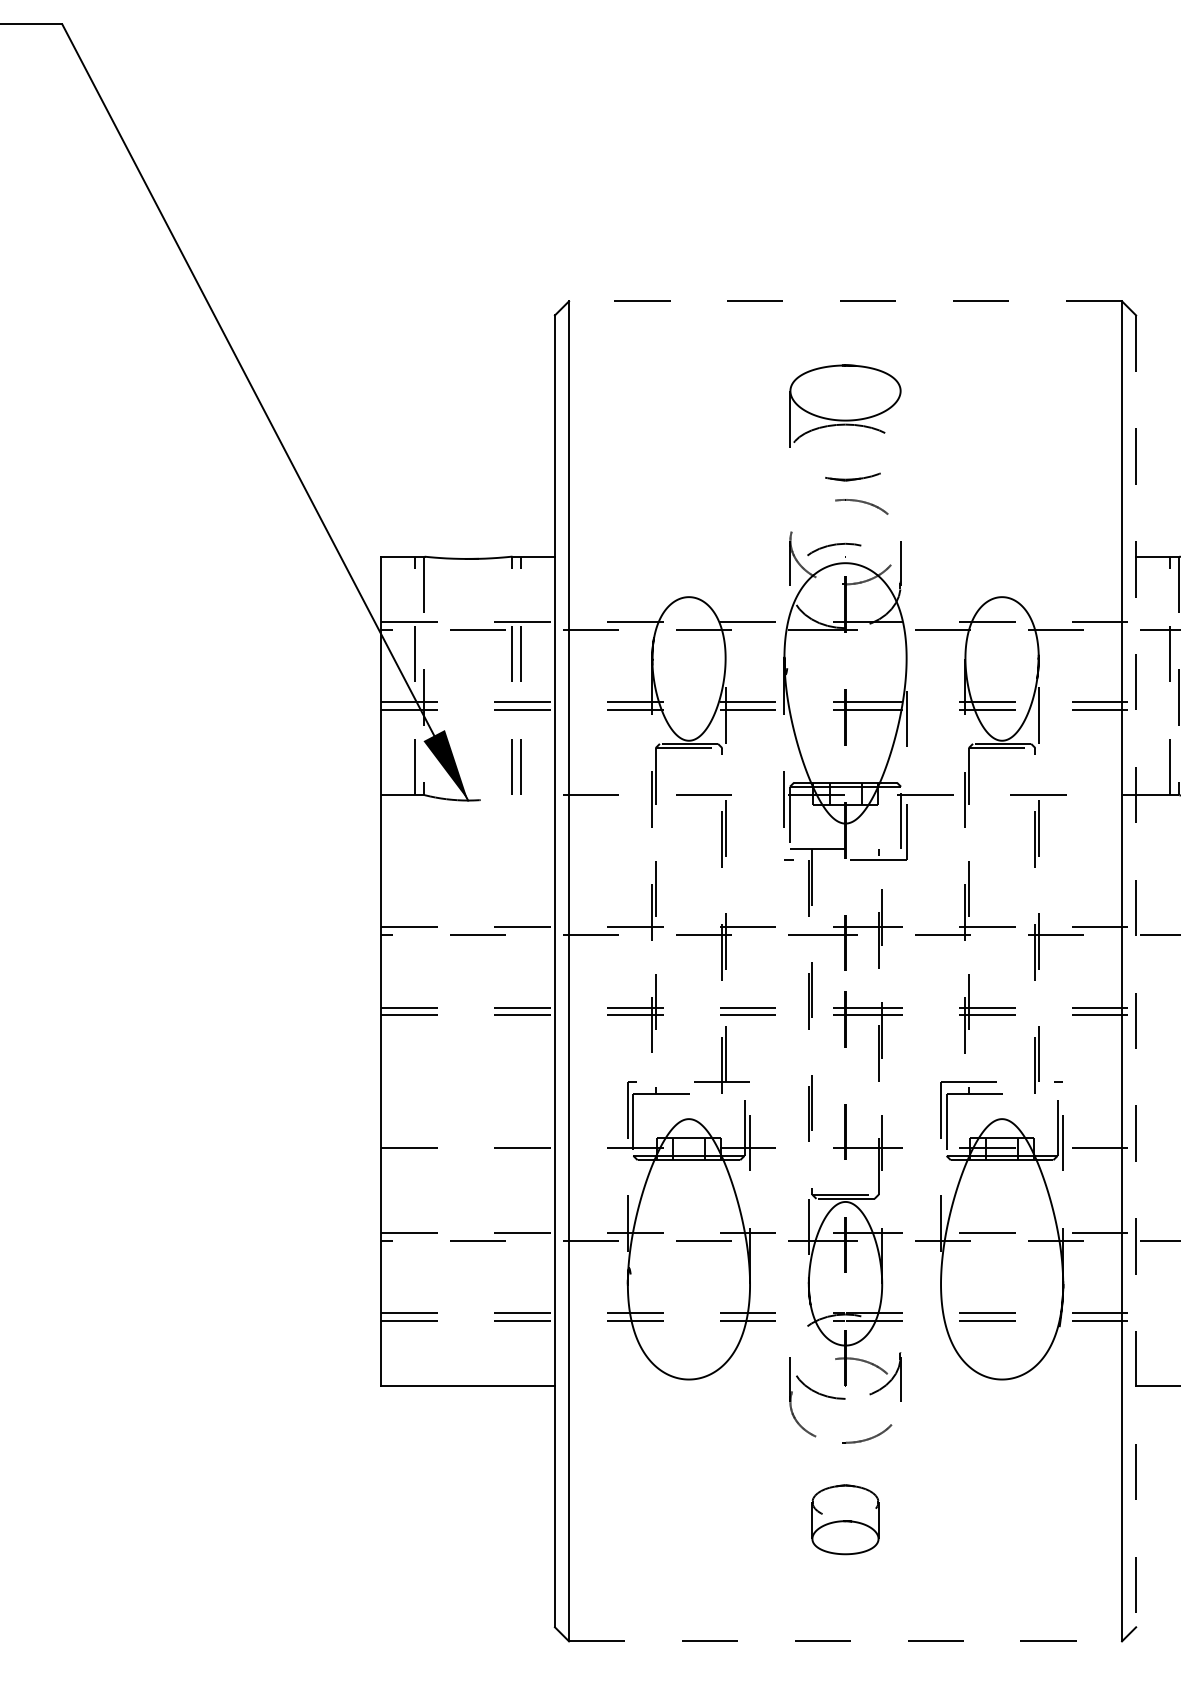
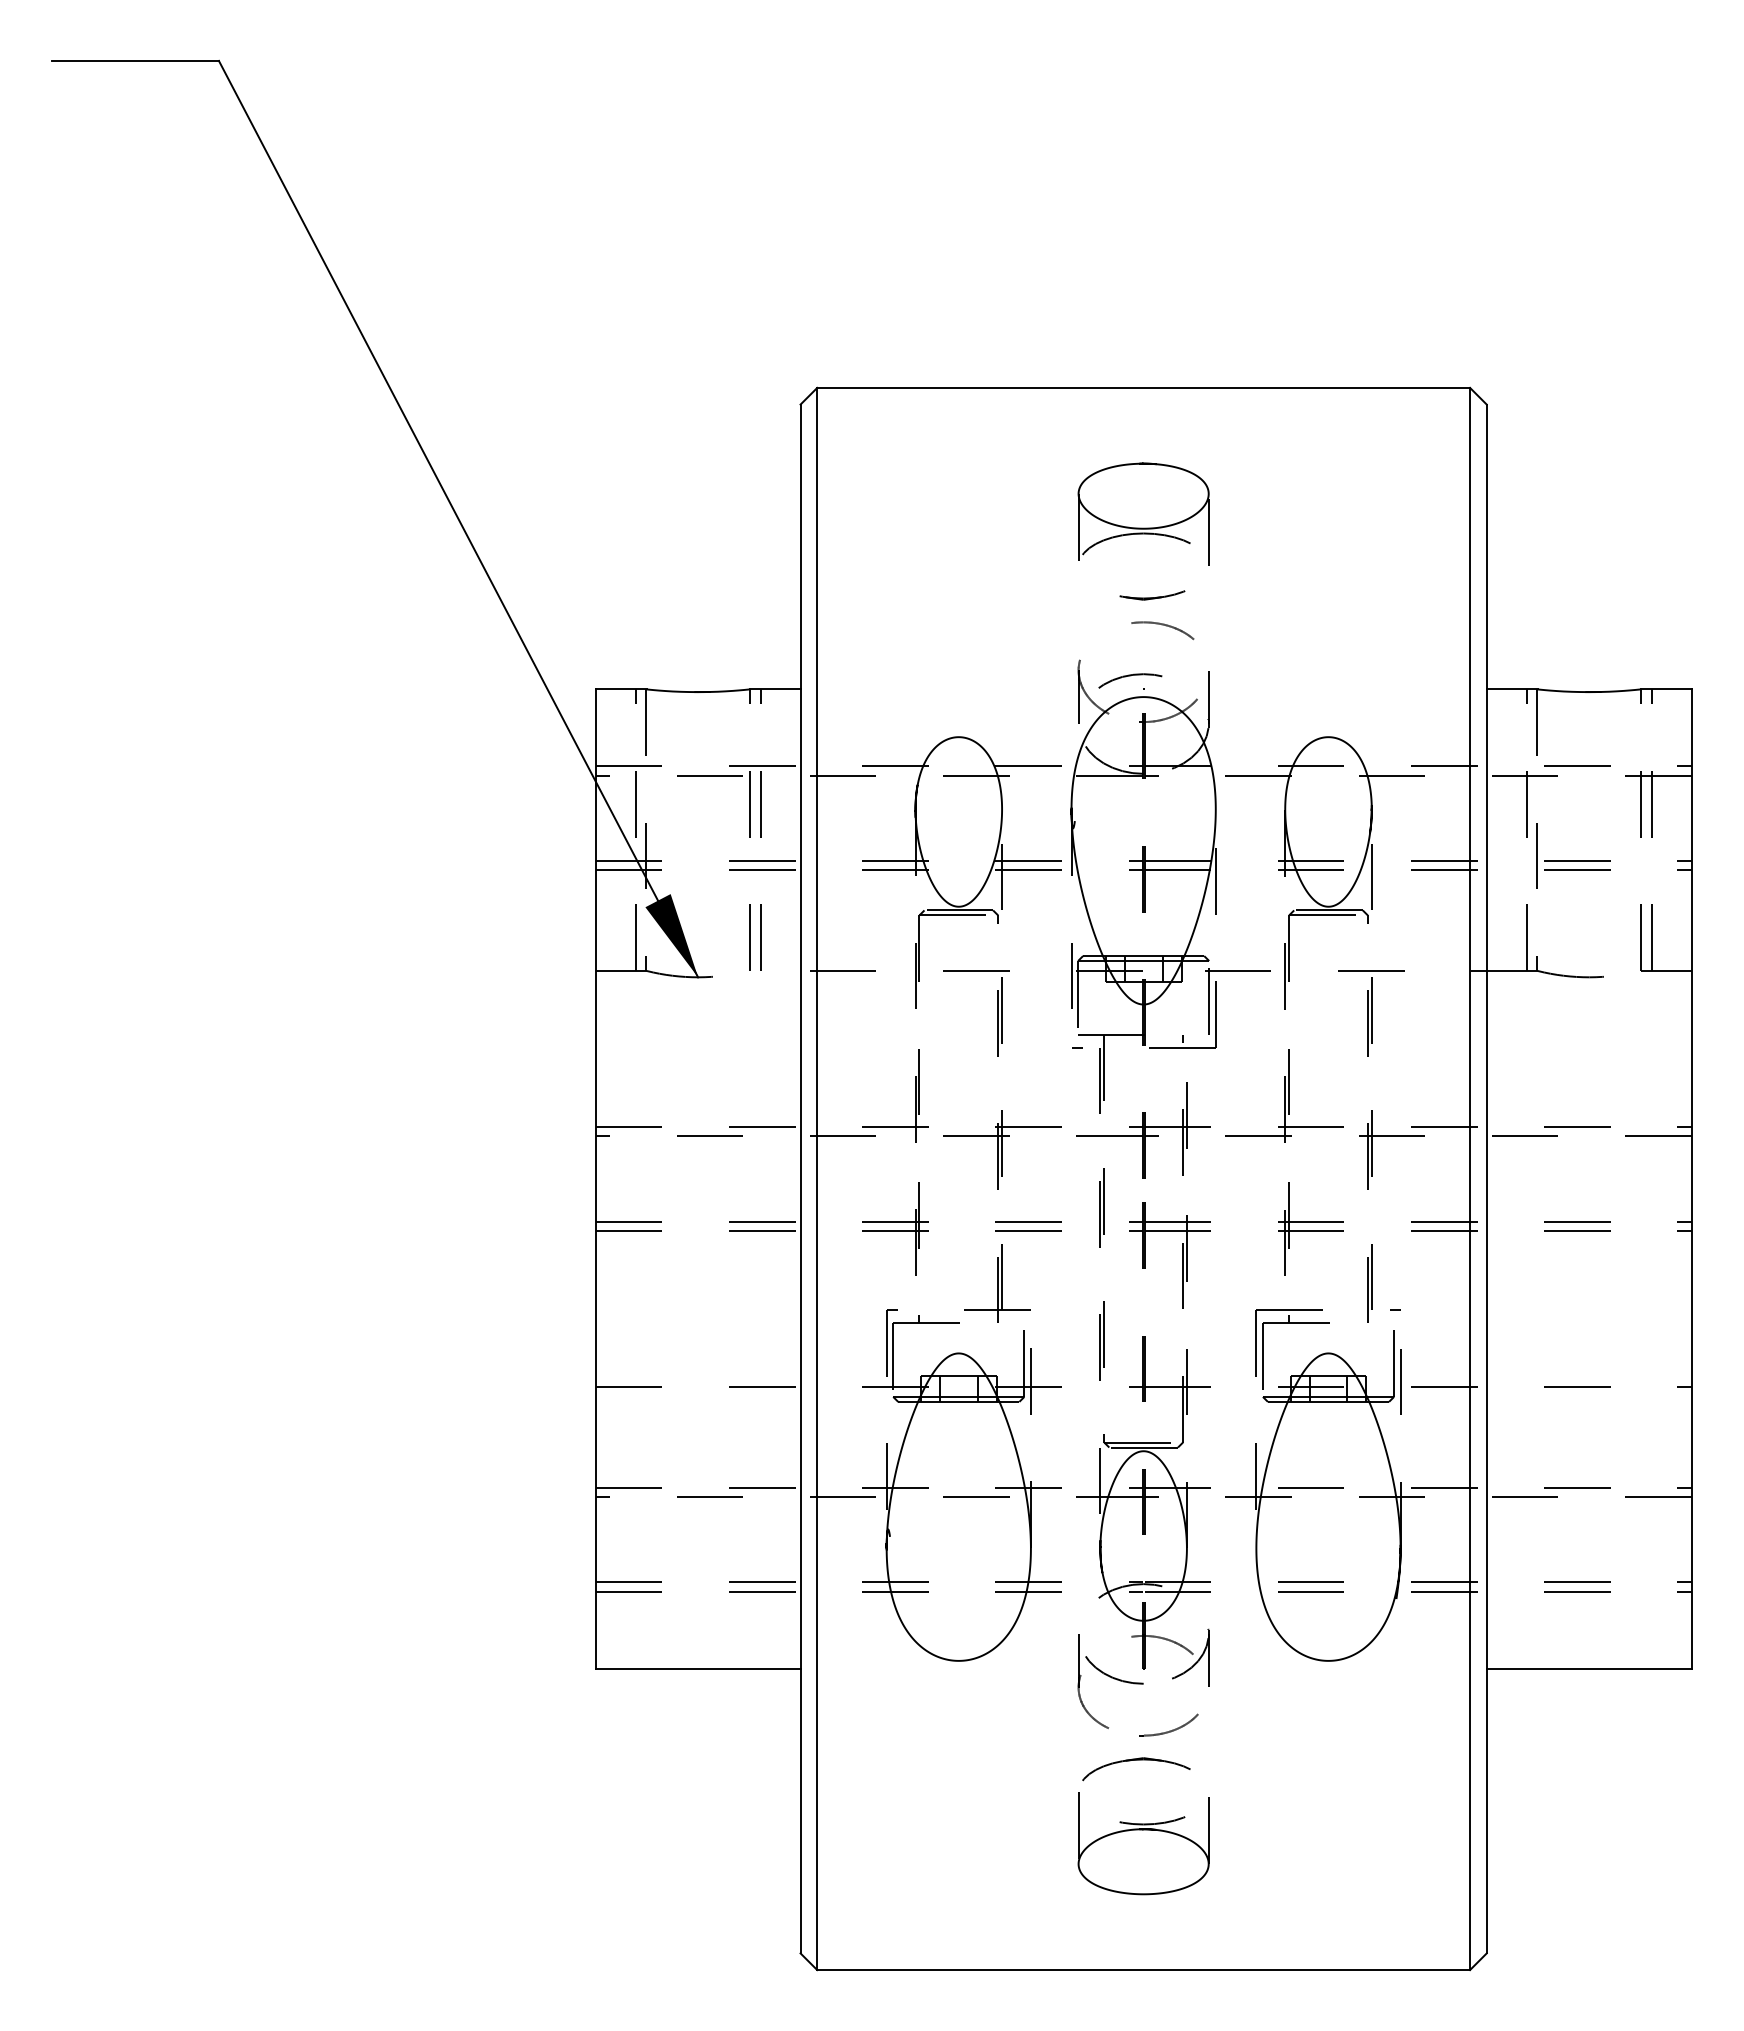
line: (845, 300) -> (1143, 387), dashed -> solid
line: (900, 421) -> (1208, 529), added
line: (1135, 971) -> (1486, 1179), dashed -> solid
part: (845, 1519) -> (1143, 1826), size x1.67
line: (846, 1641) -> (1144, 1970), dashed -> solid

